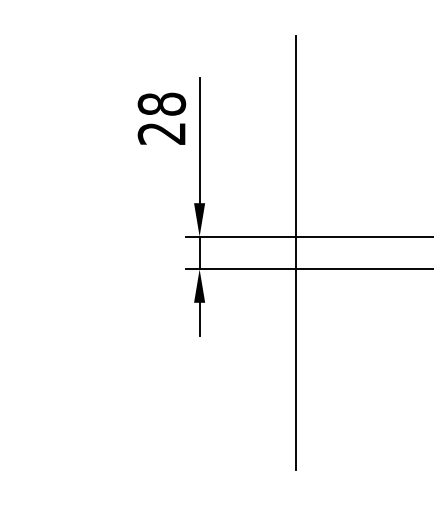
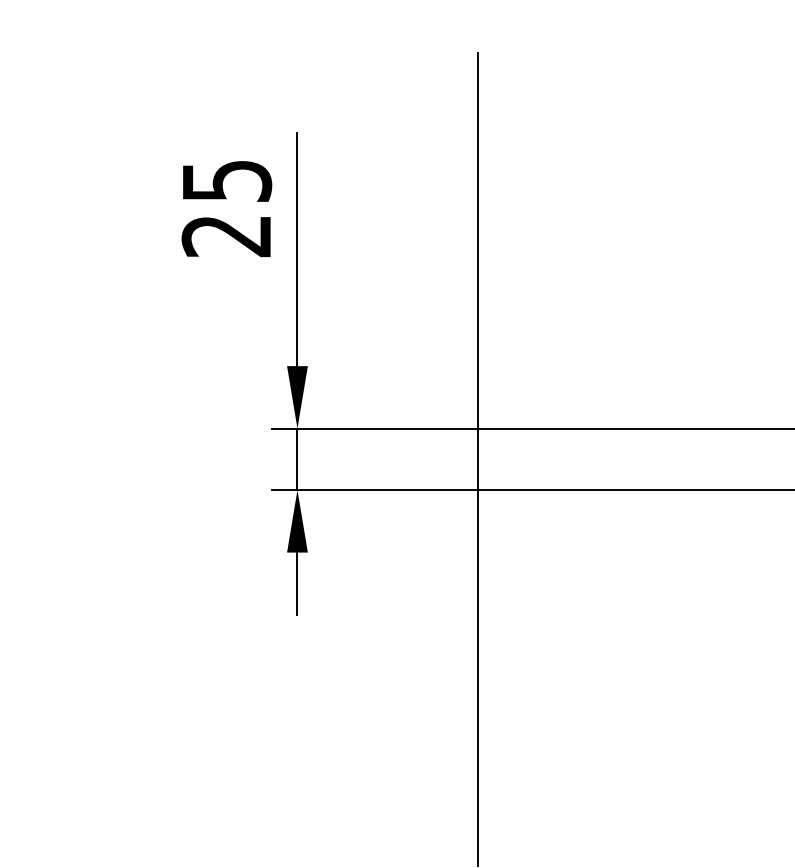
text: (161, 103) -> (226, 179), 28 -> 25

